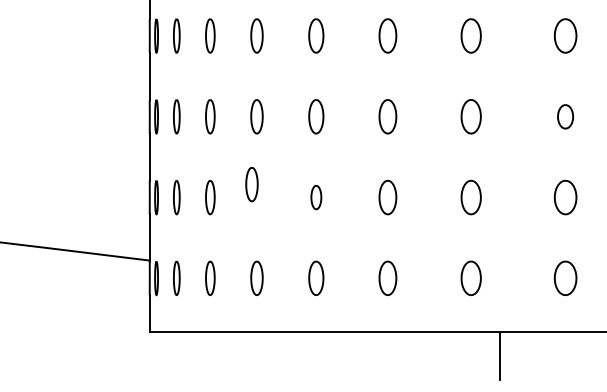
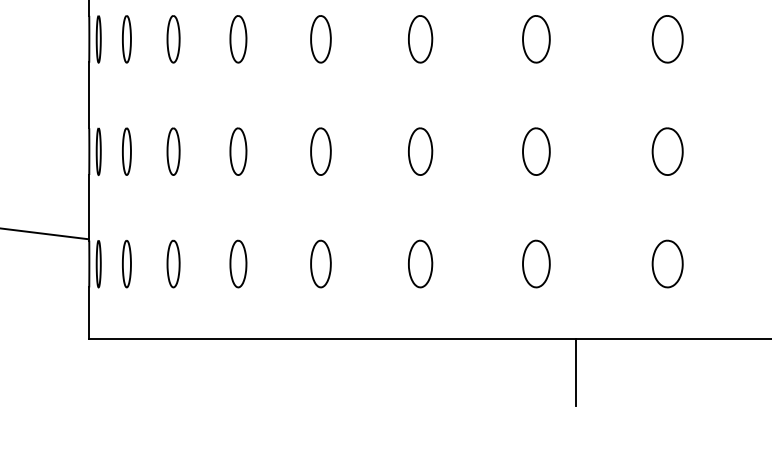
part: (565, 116) -> (667, 38), size x1.43
part: (251, 184) -> (237, 151), moved
part: (316, 197) -> (321, 151), size x1.43

